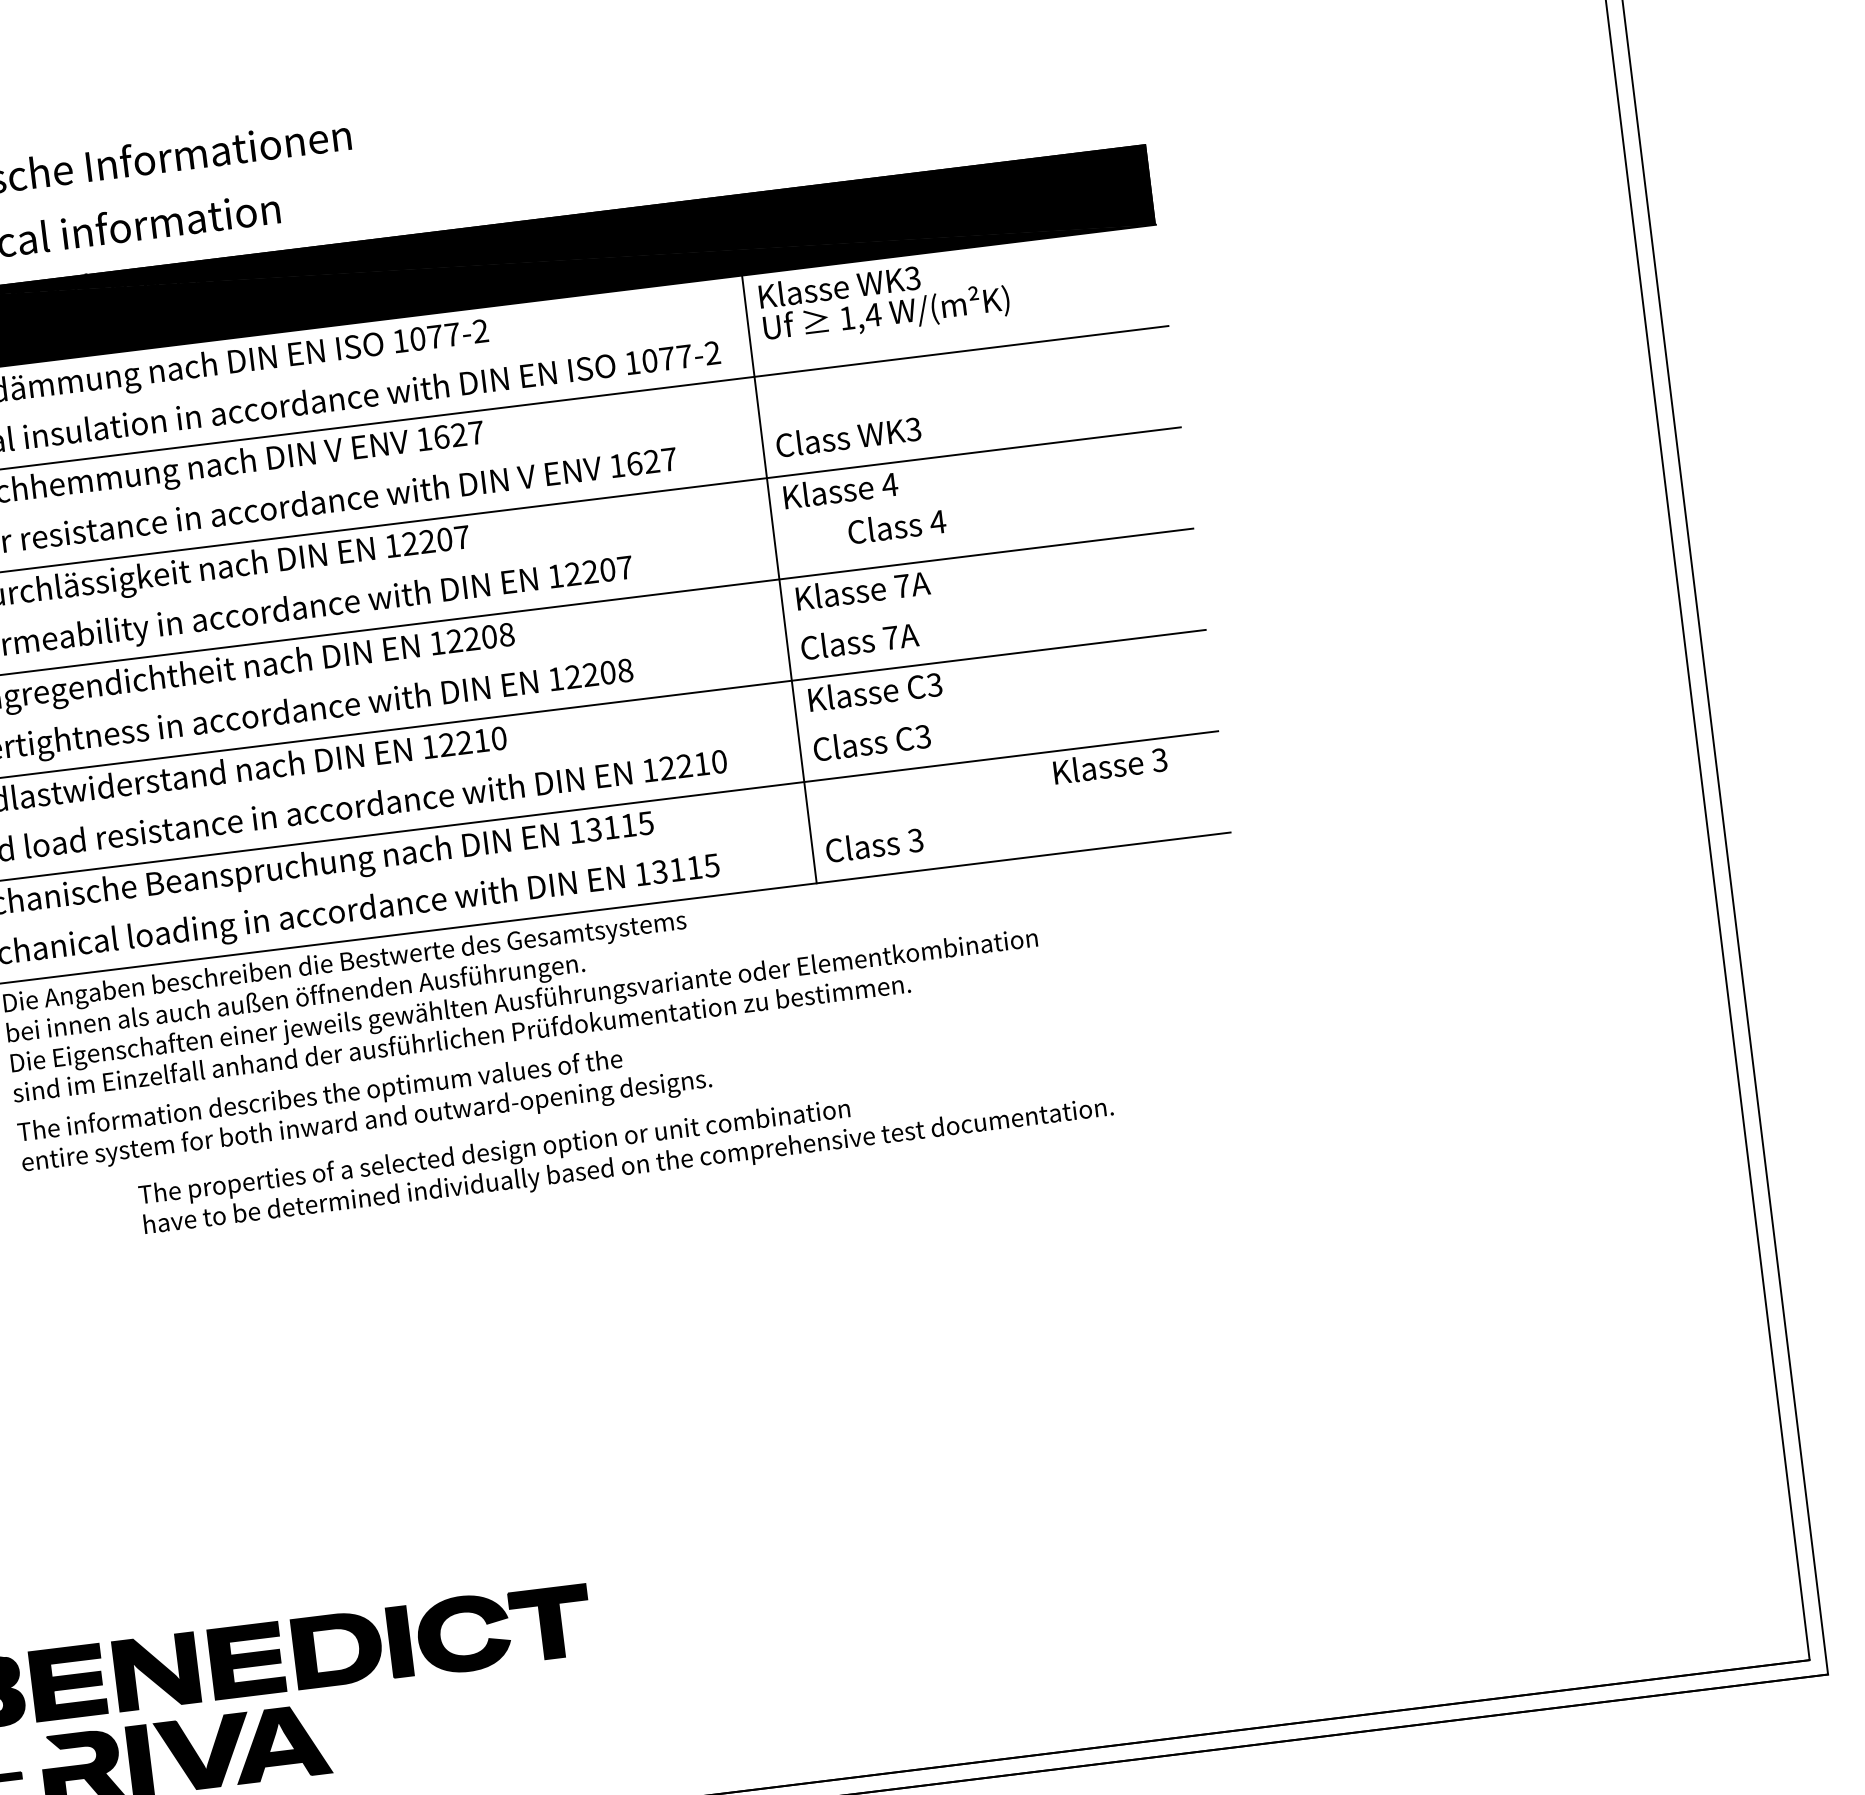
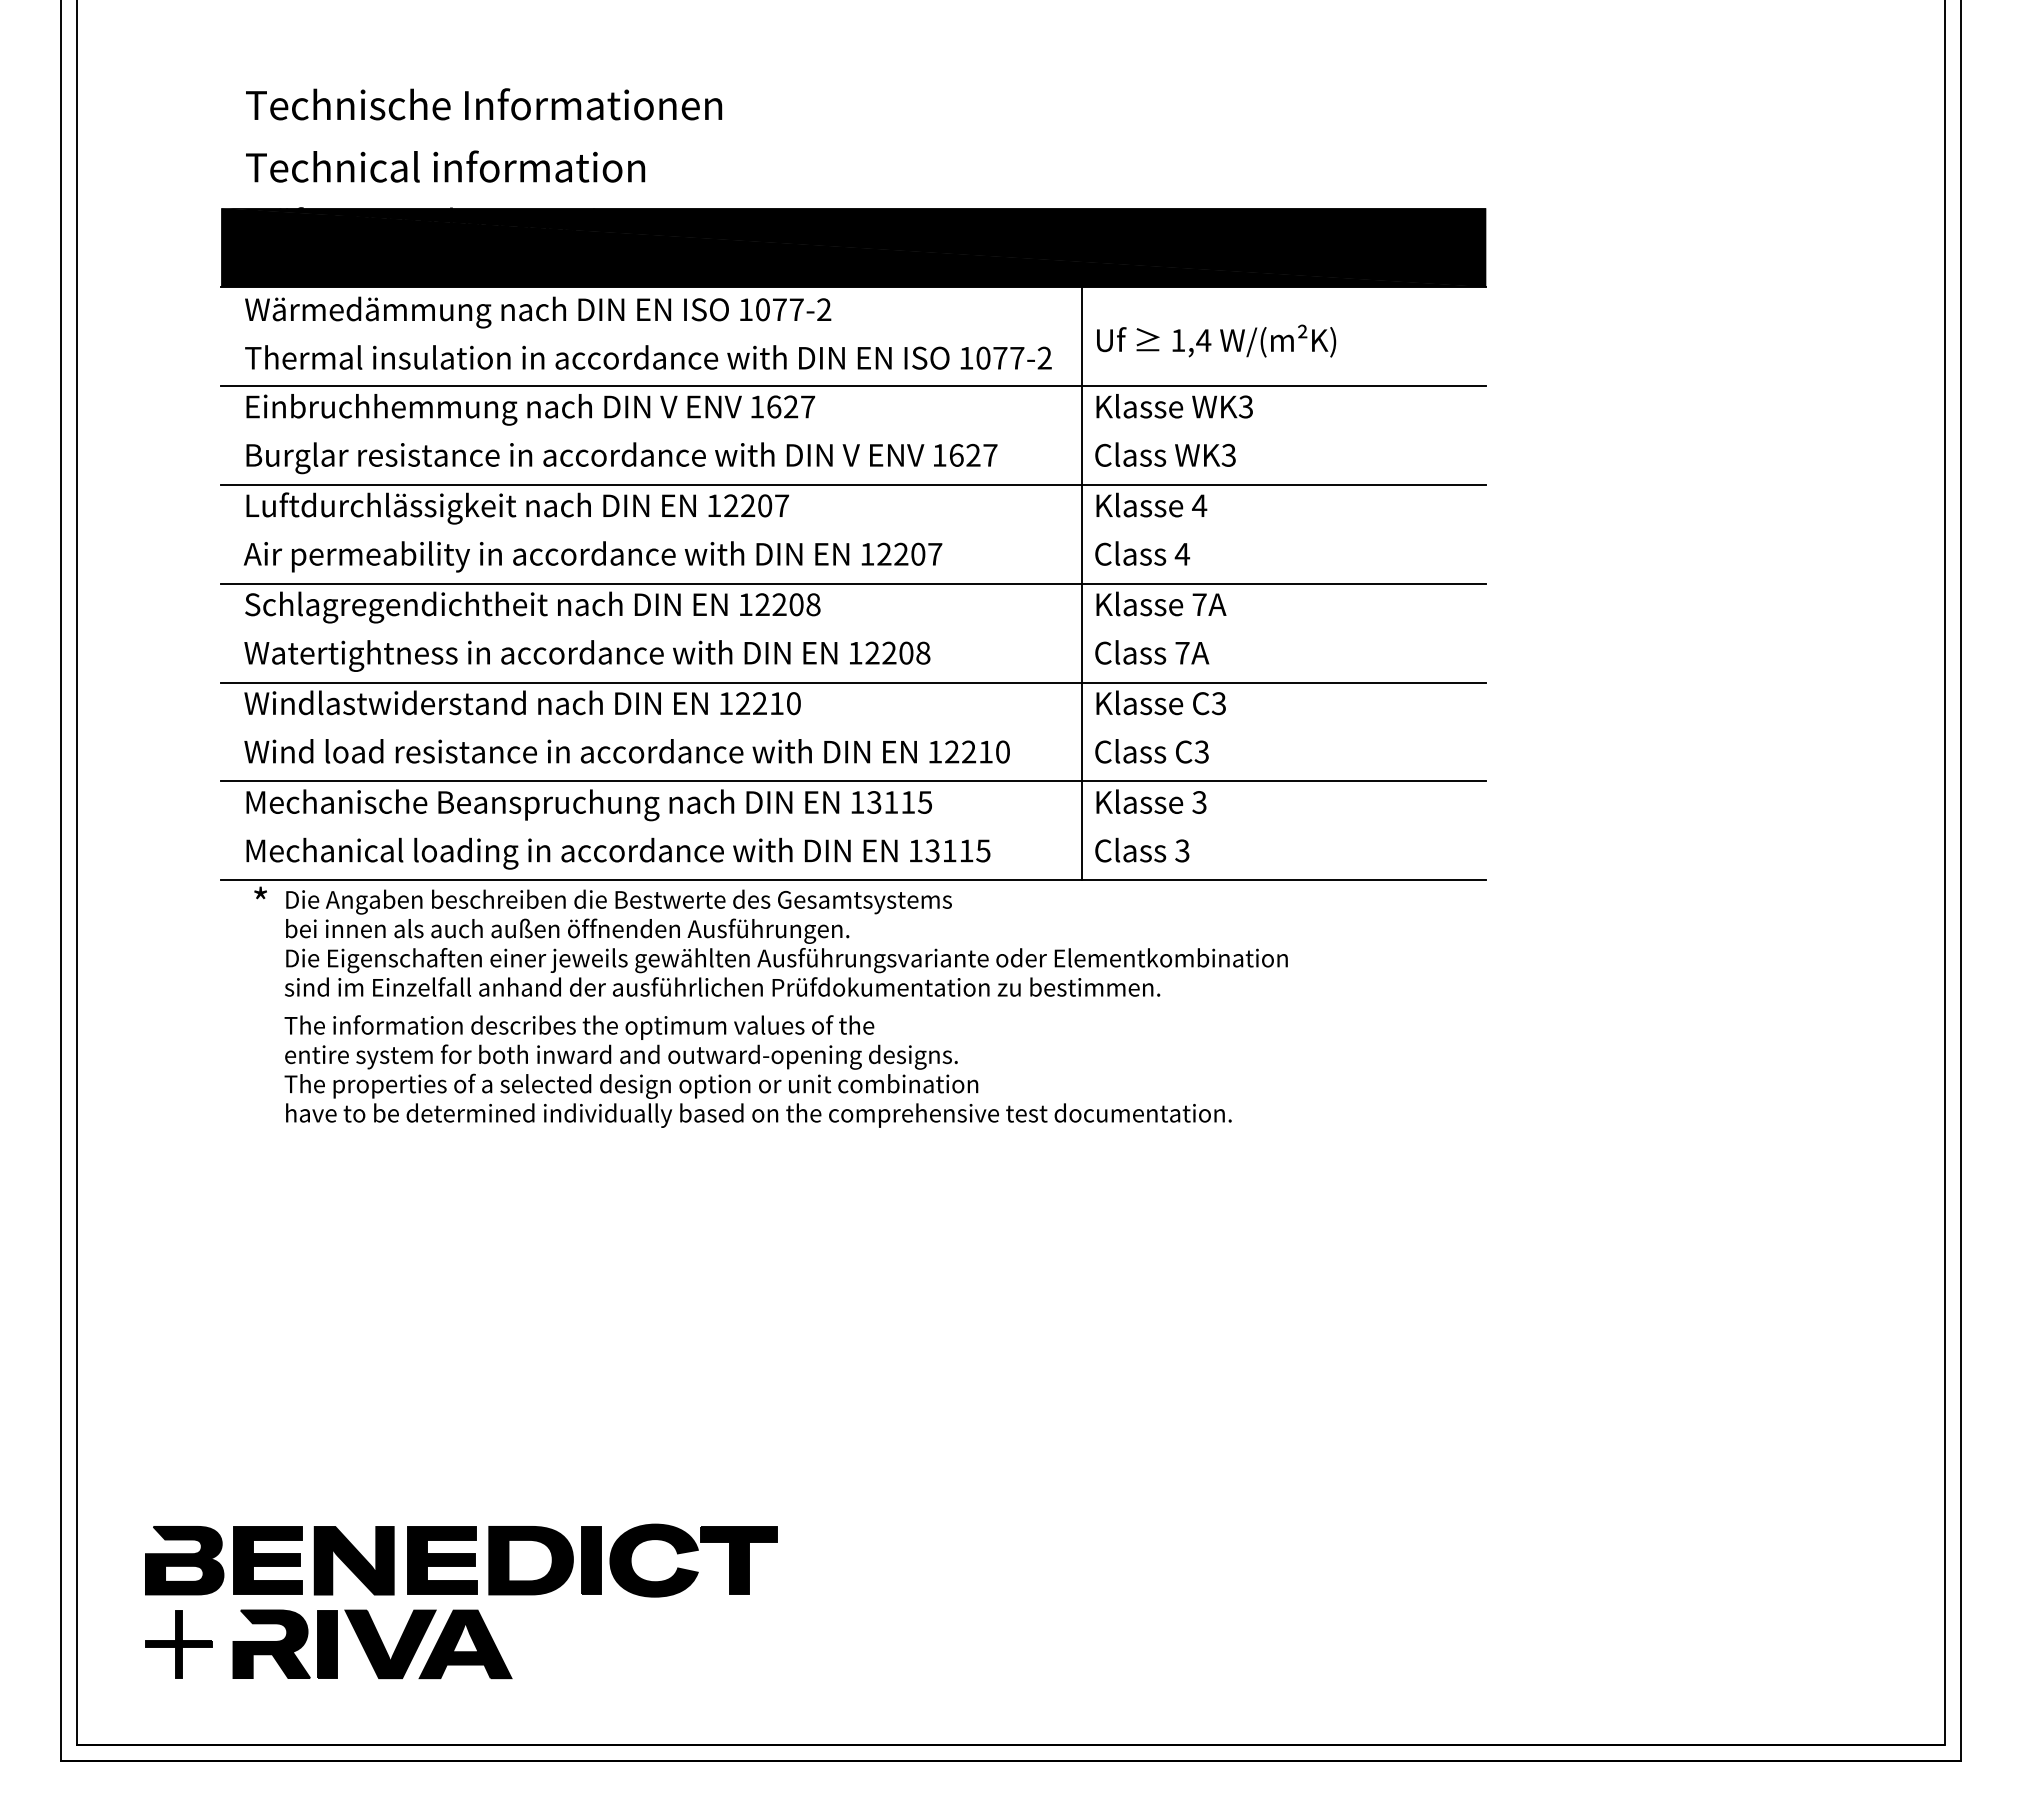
text: (839, 286) -> (1174, 406), moved
text: (896, 526) -> (1142, 553), moved
text: (1110, 765) -> (1151, 801), moved
text: (625, 1152) -> (757, 1100), moved

